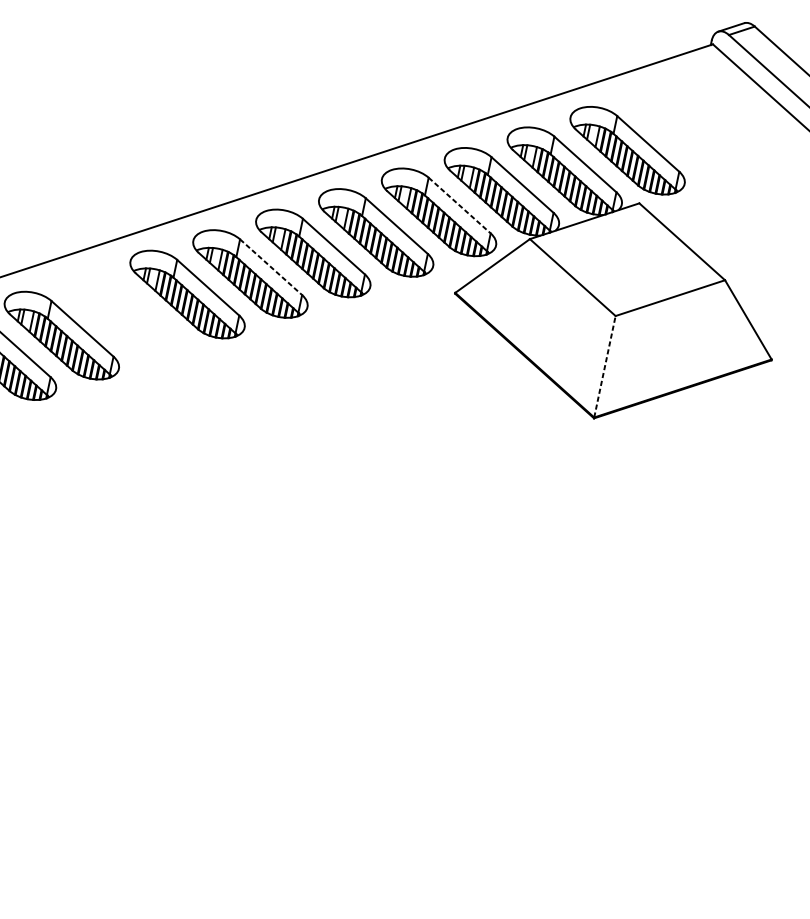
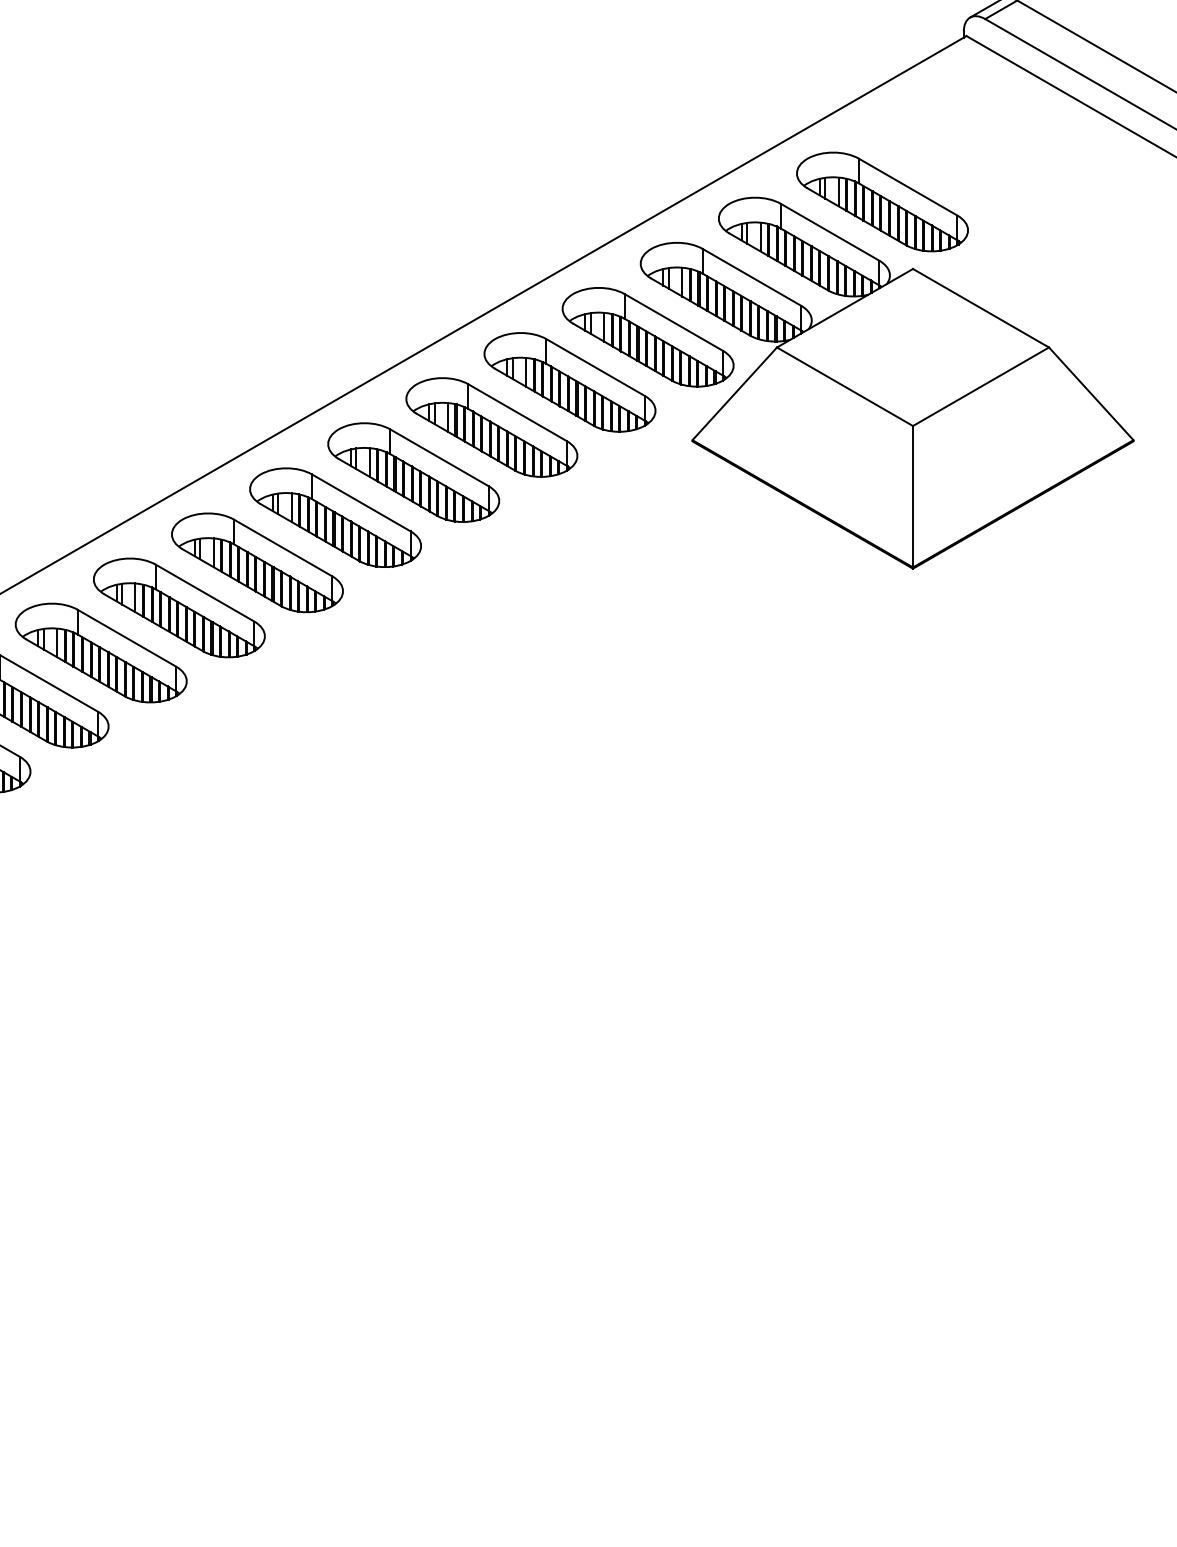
line: (459, 205) -> (673, 322), dashed -> solid
line: (271, 267) -> (439, 457), dashed -> solid
part: (124, 314) -> (257, 562), added
line: (605, 366) -> (913, 496), dashed -> solid

